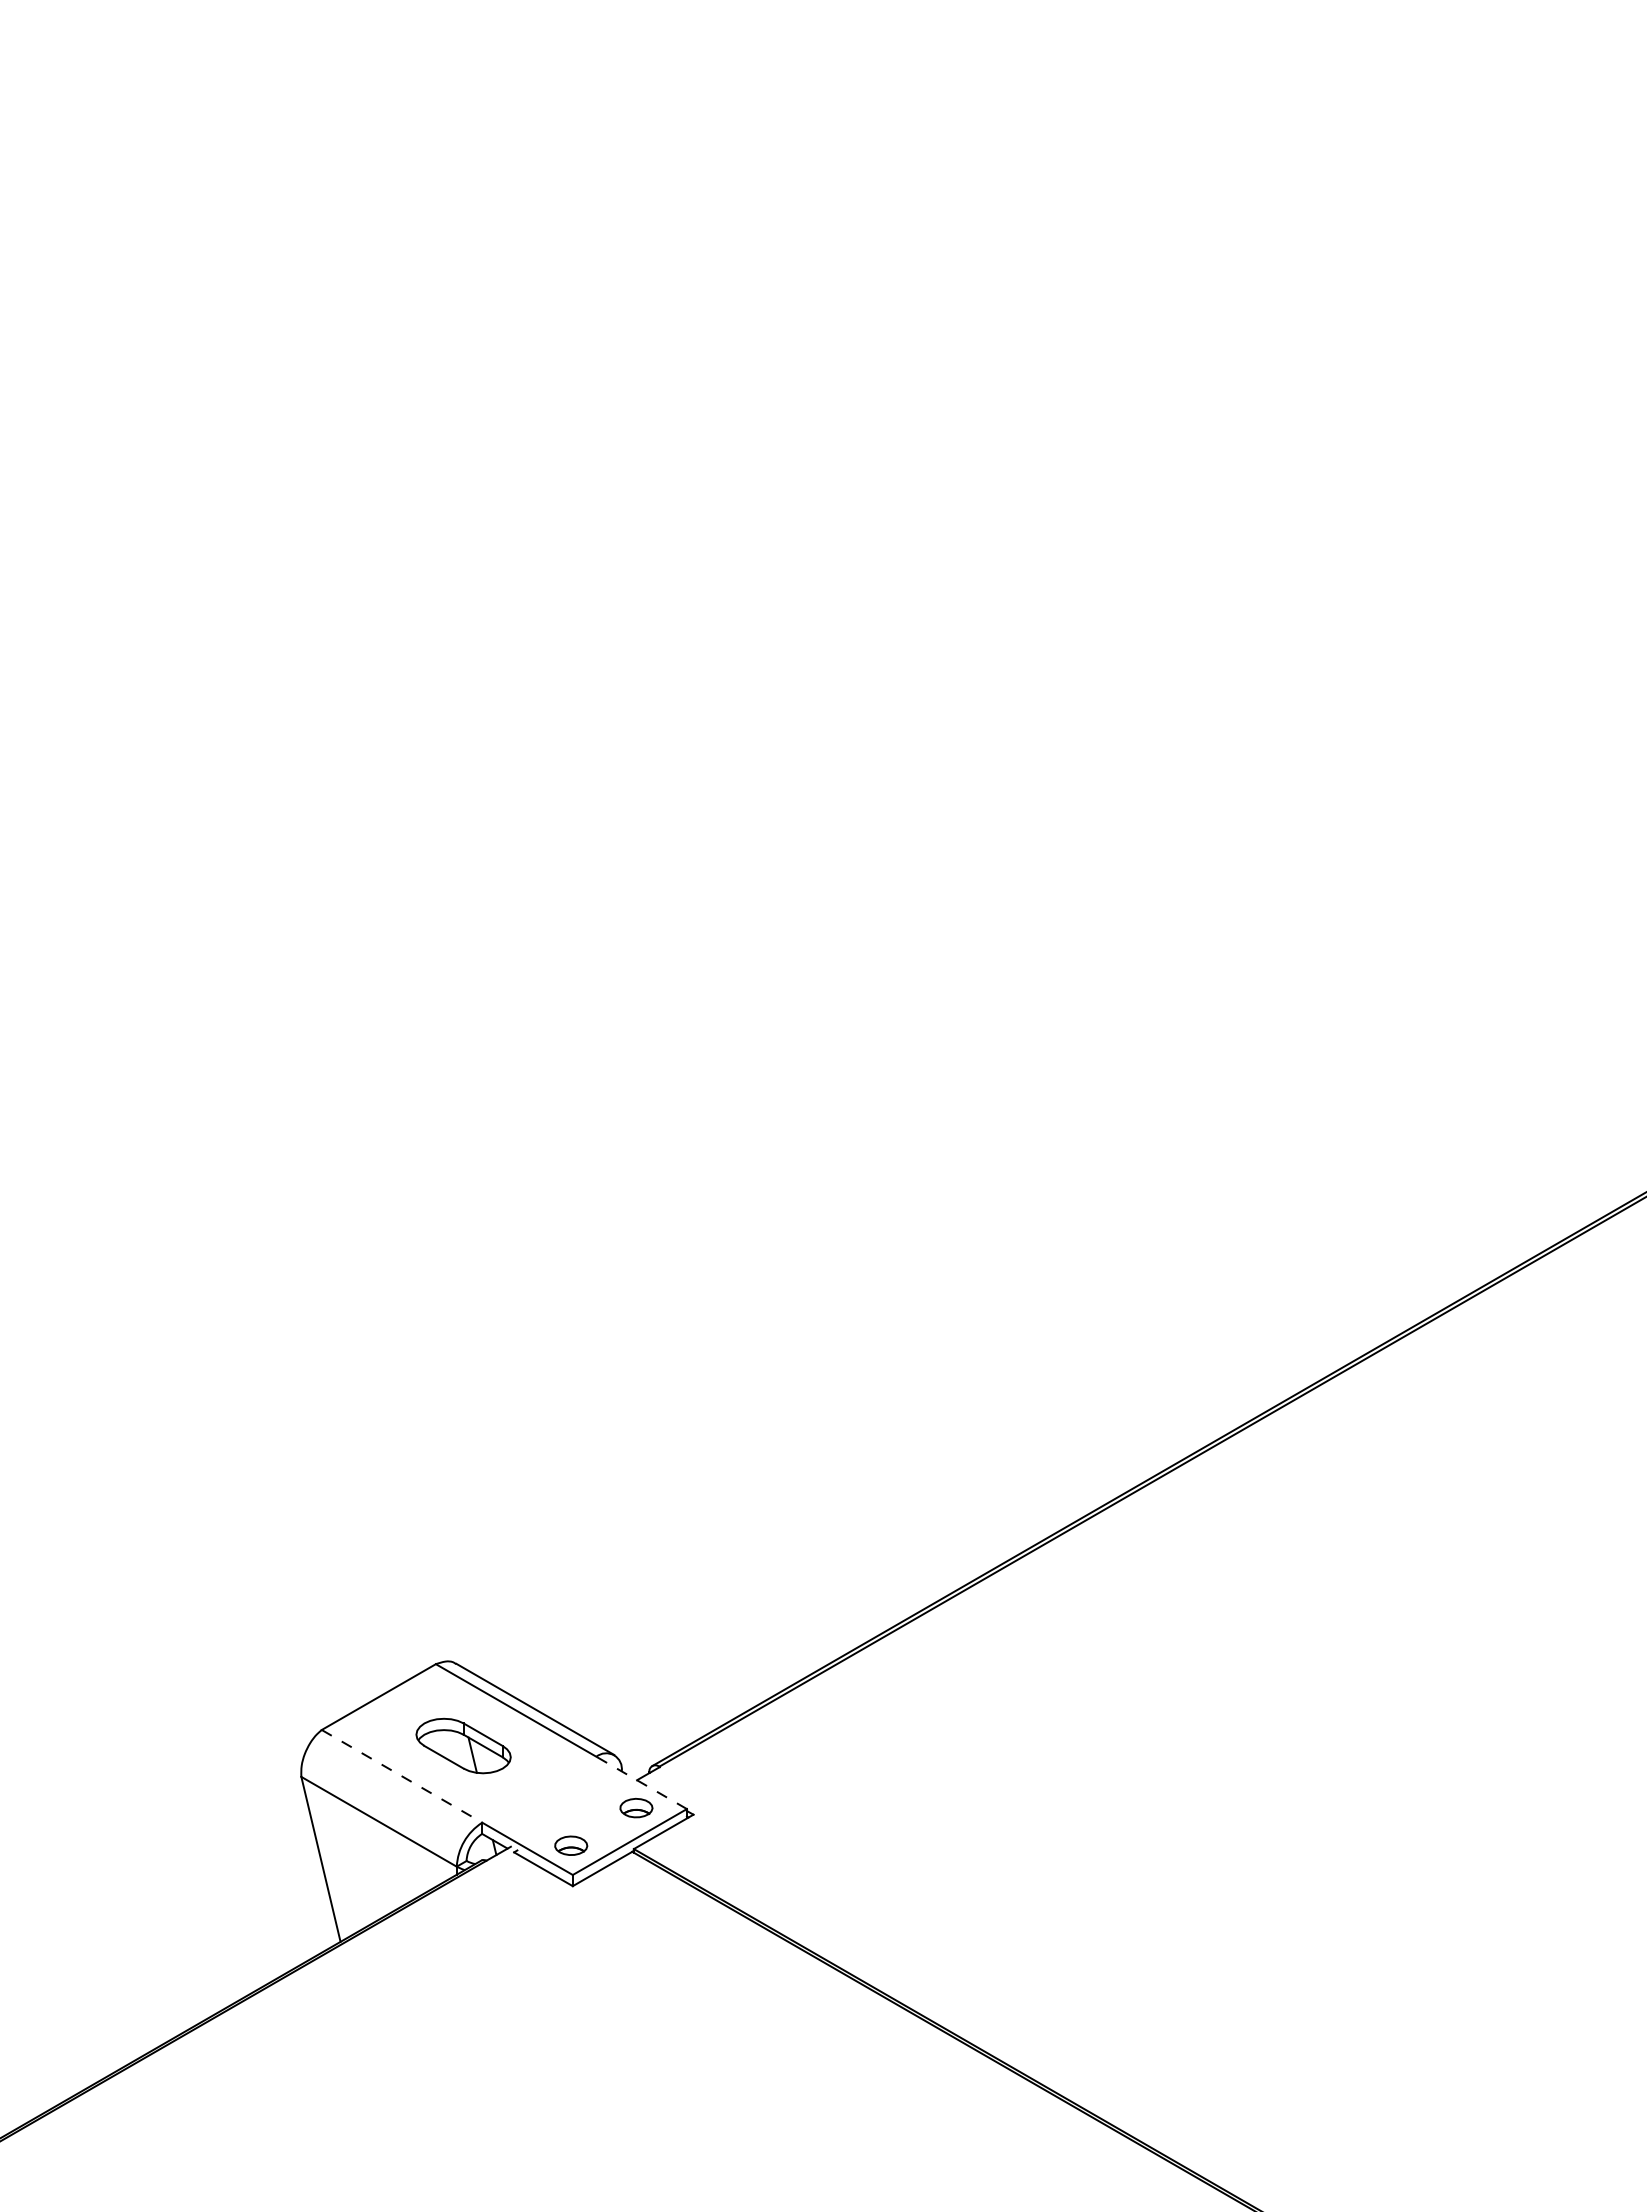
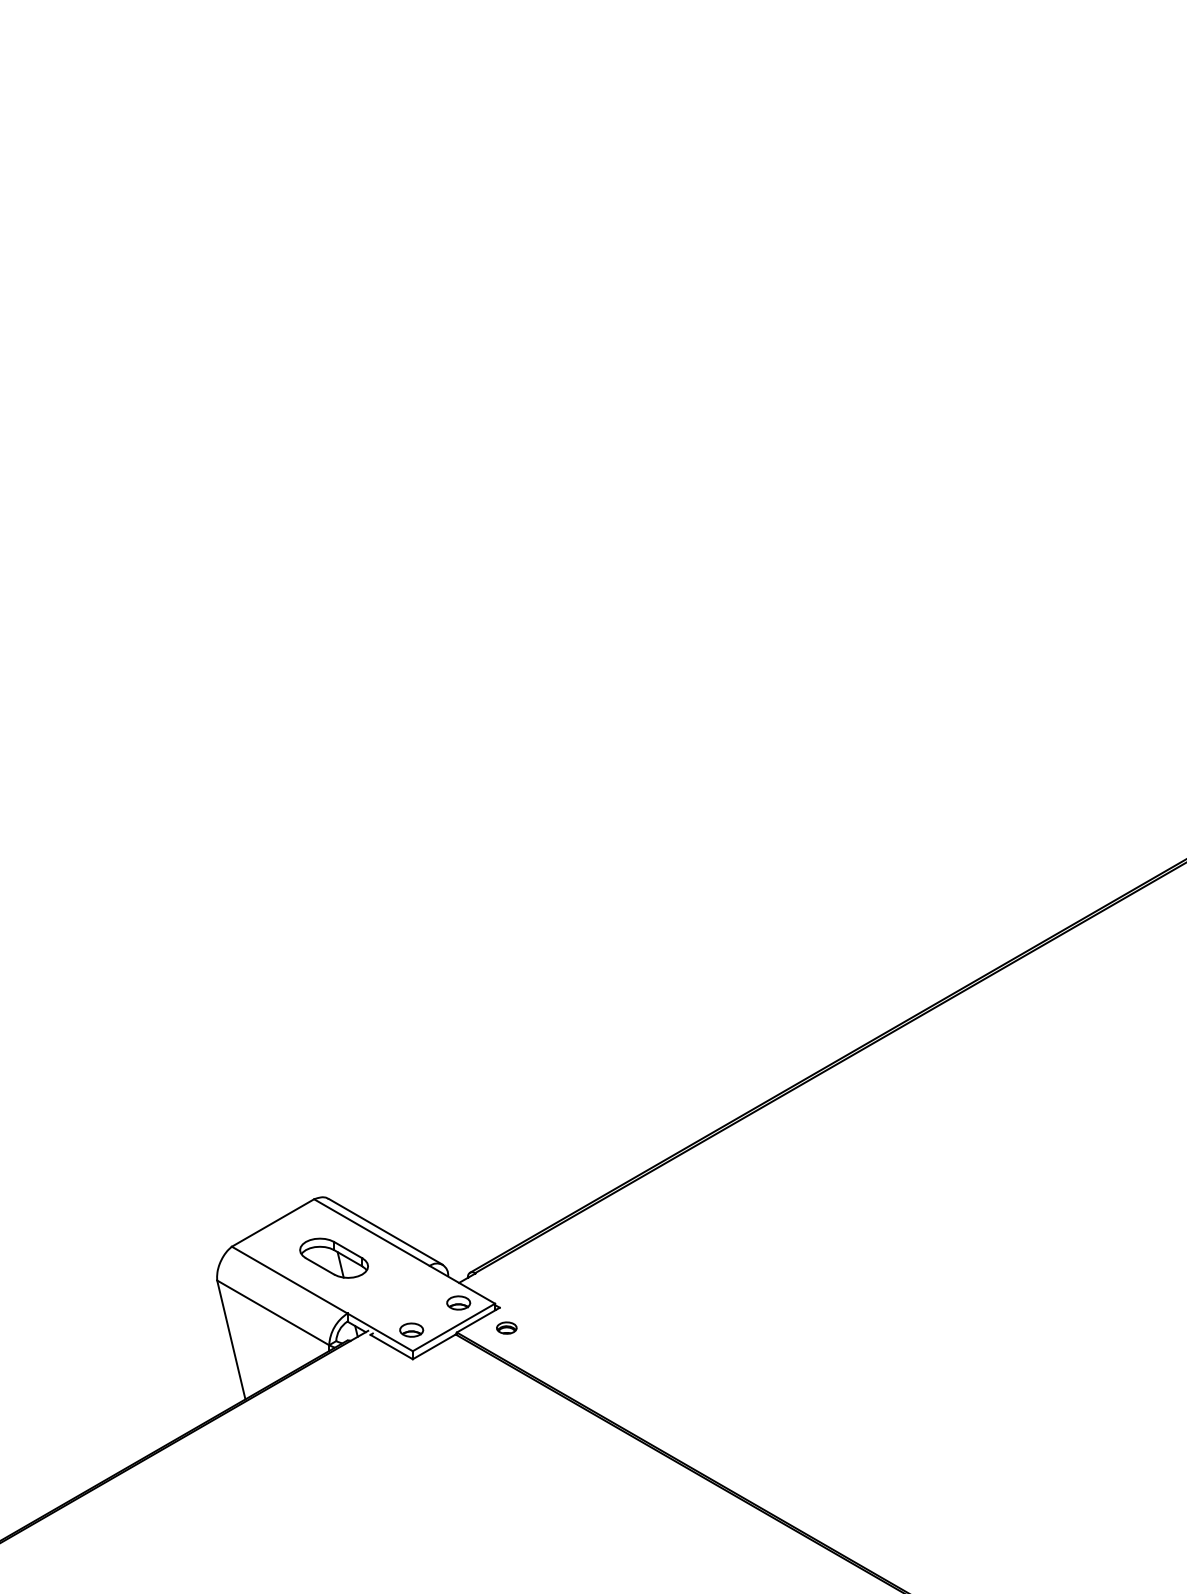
line: (402, 1776) -> (290, 1280), dashed -> solid
line: (641, 1782) -> (462, 1284), dashed -> solid
part: (702, 1842) -> (506, 1327), added

